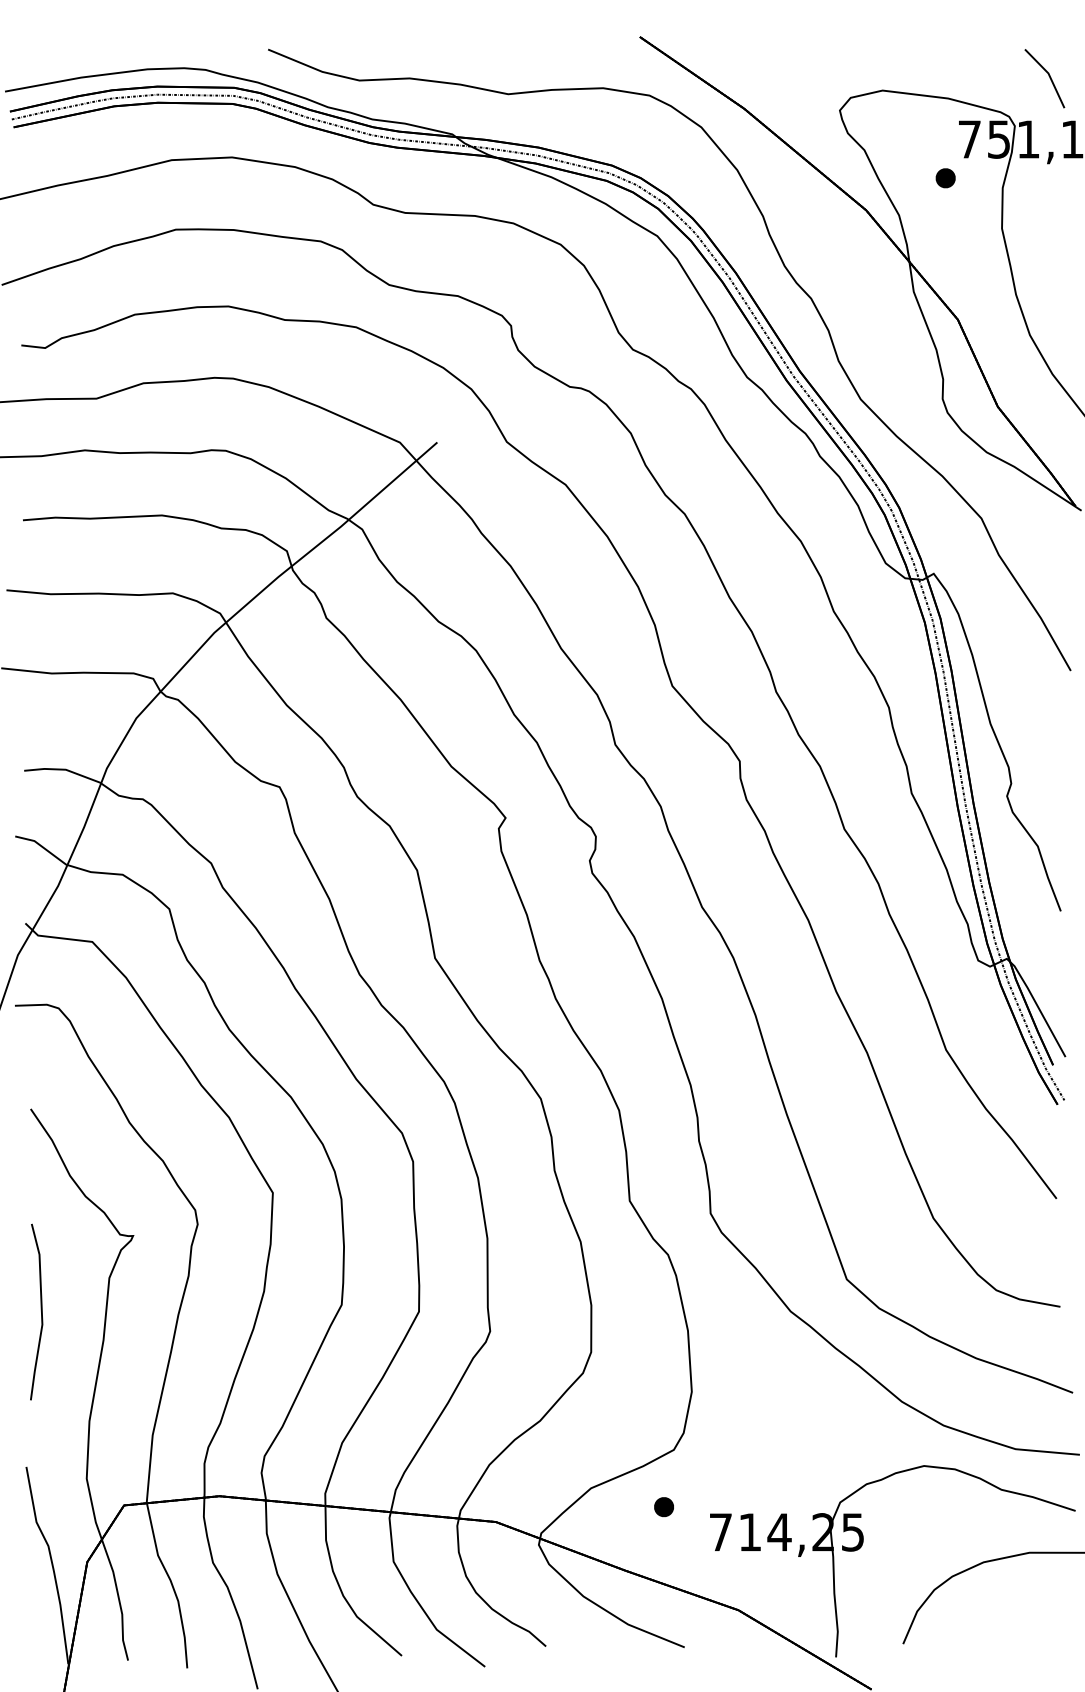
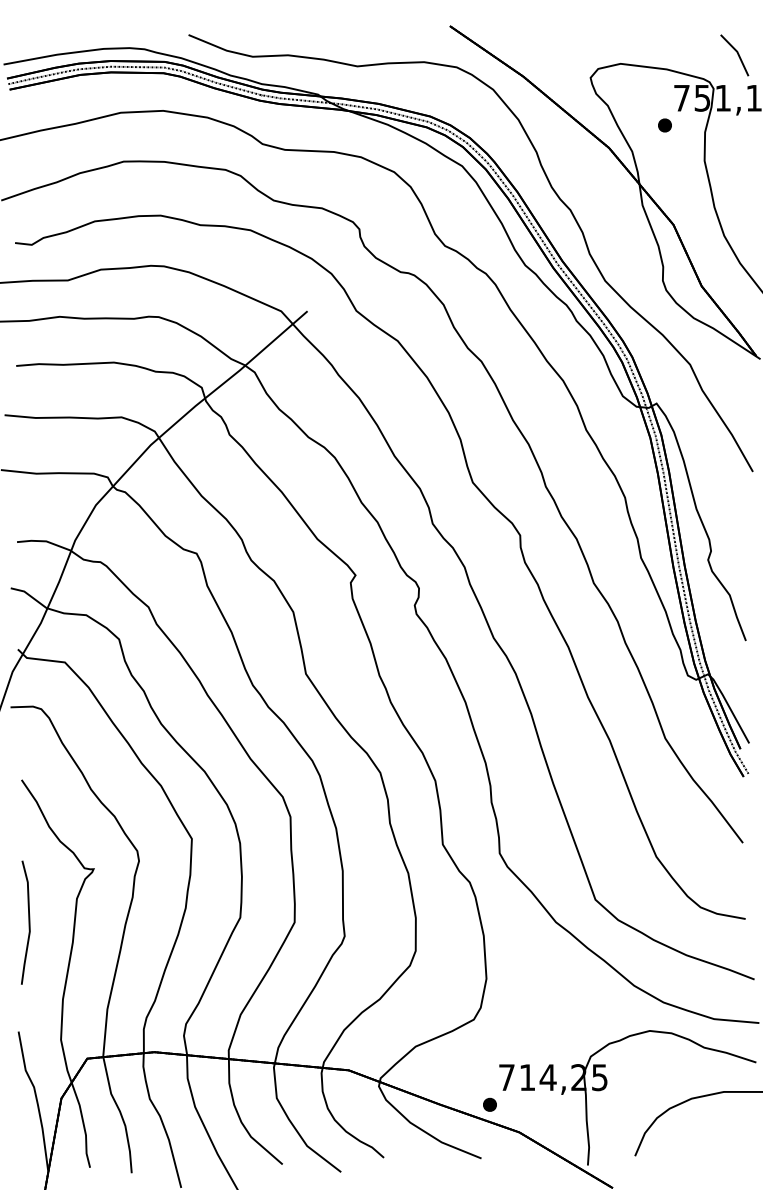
part: (663, 1506) -> (489, 1104), moved

